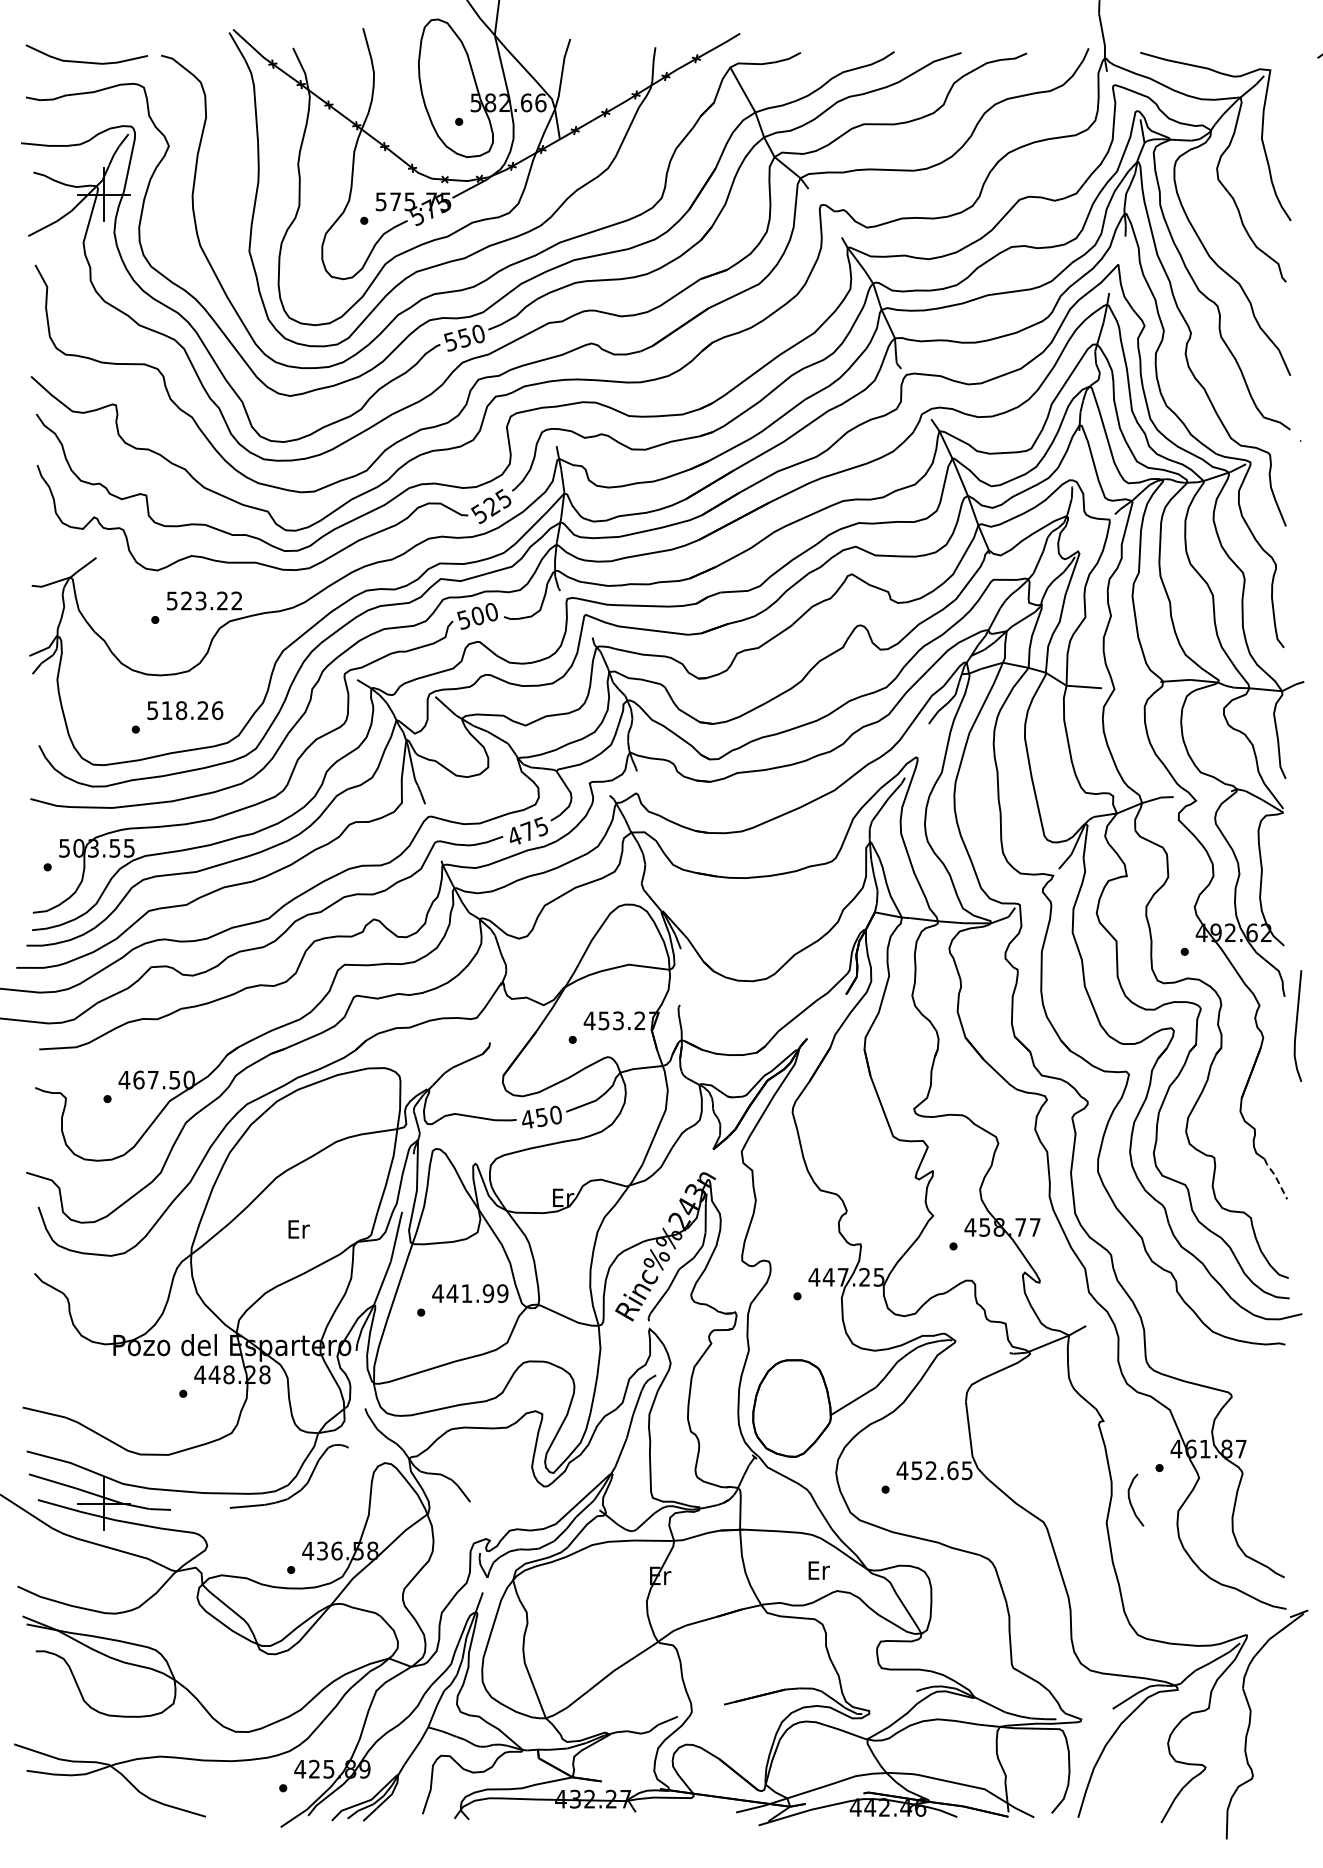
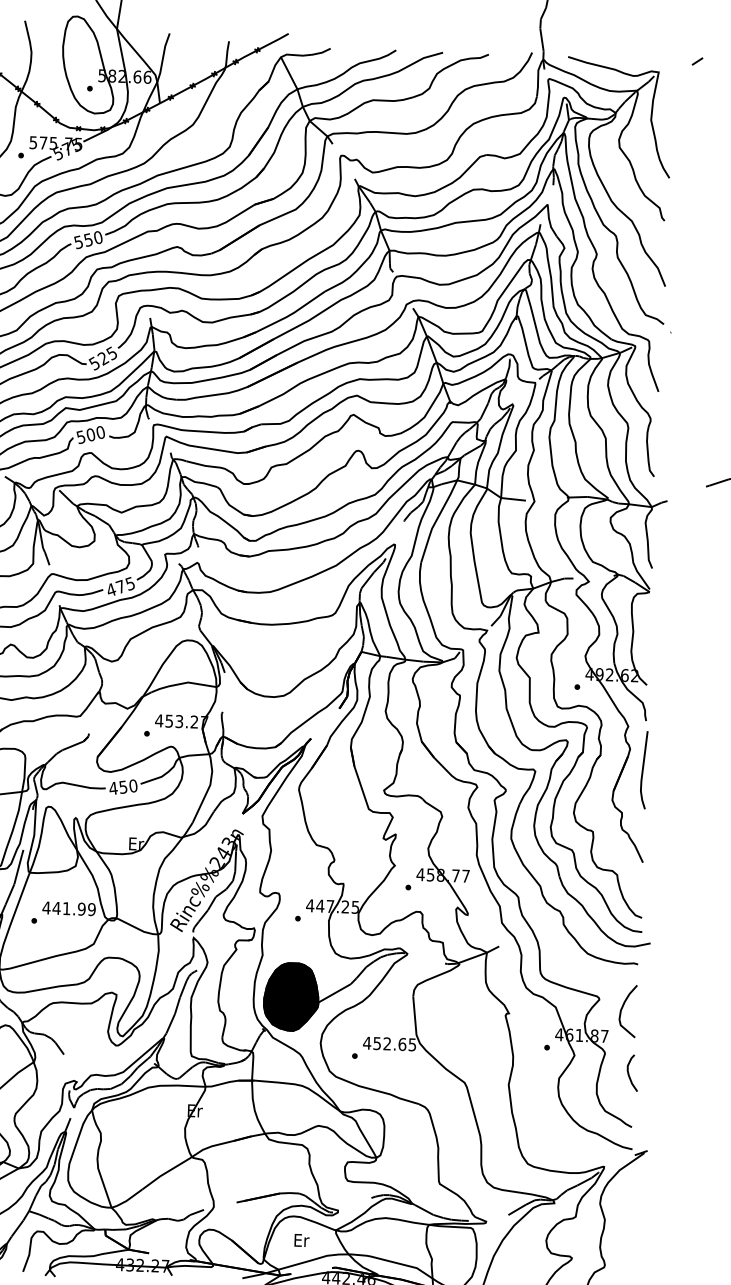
line: (1297, 1025) -> (643, 769), moved
line: (1276, 1177) -> (636, 847), dashed -> solid
fill: (791, 1408) -> (291, 996), added
curve: (1265, 1408) -> (622, 1008), added
curve: (1130, 1499) -> (628, 1072), moved
text: (818, 1570) -> (301, 1240), moved

